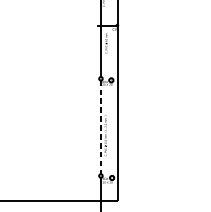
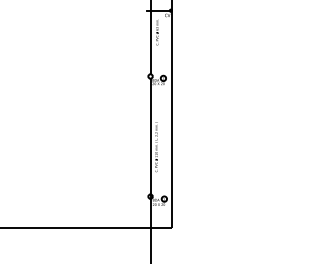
line: (100, 129) -> (150, 139), dashed -> solid

